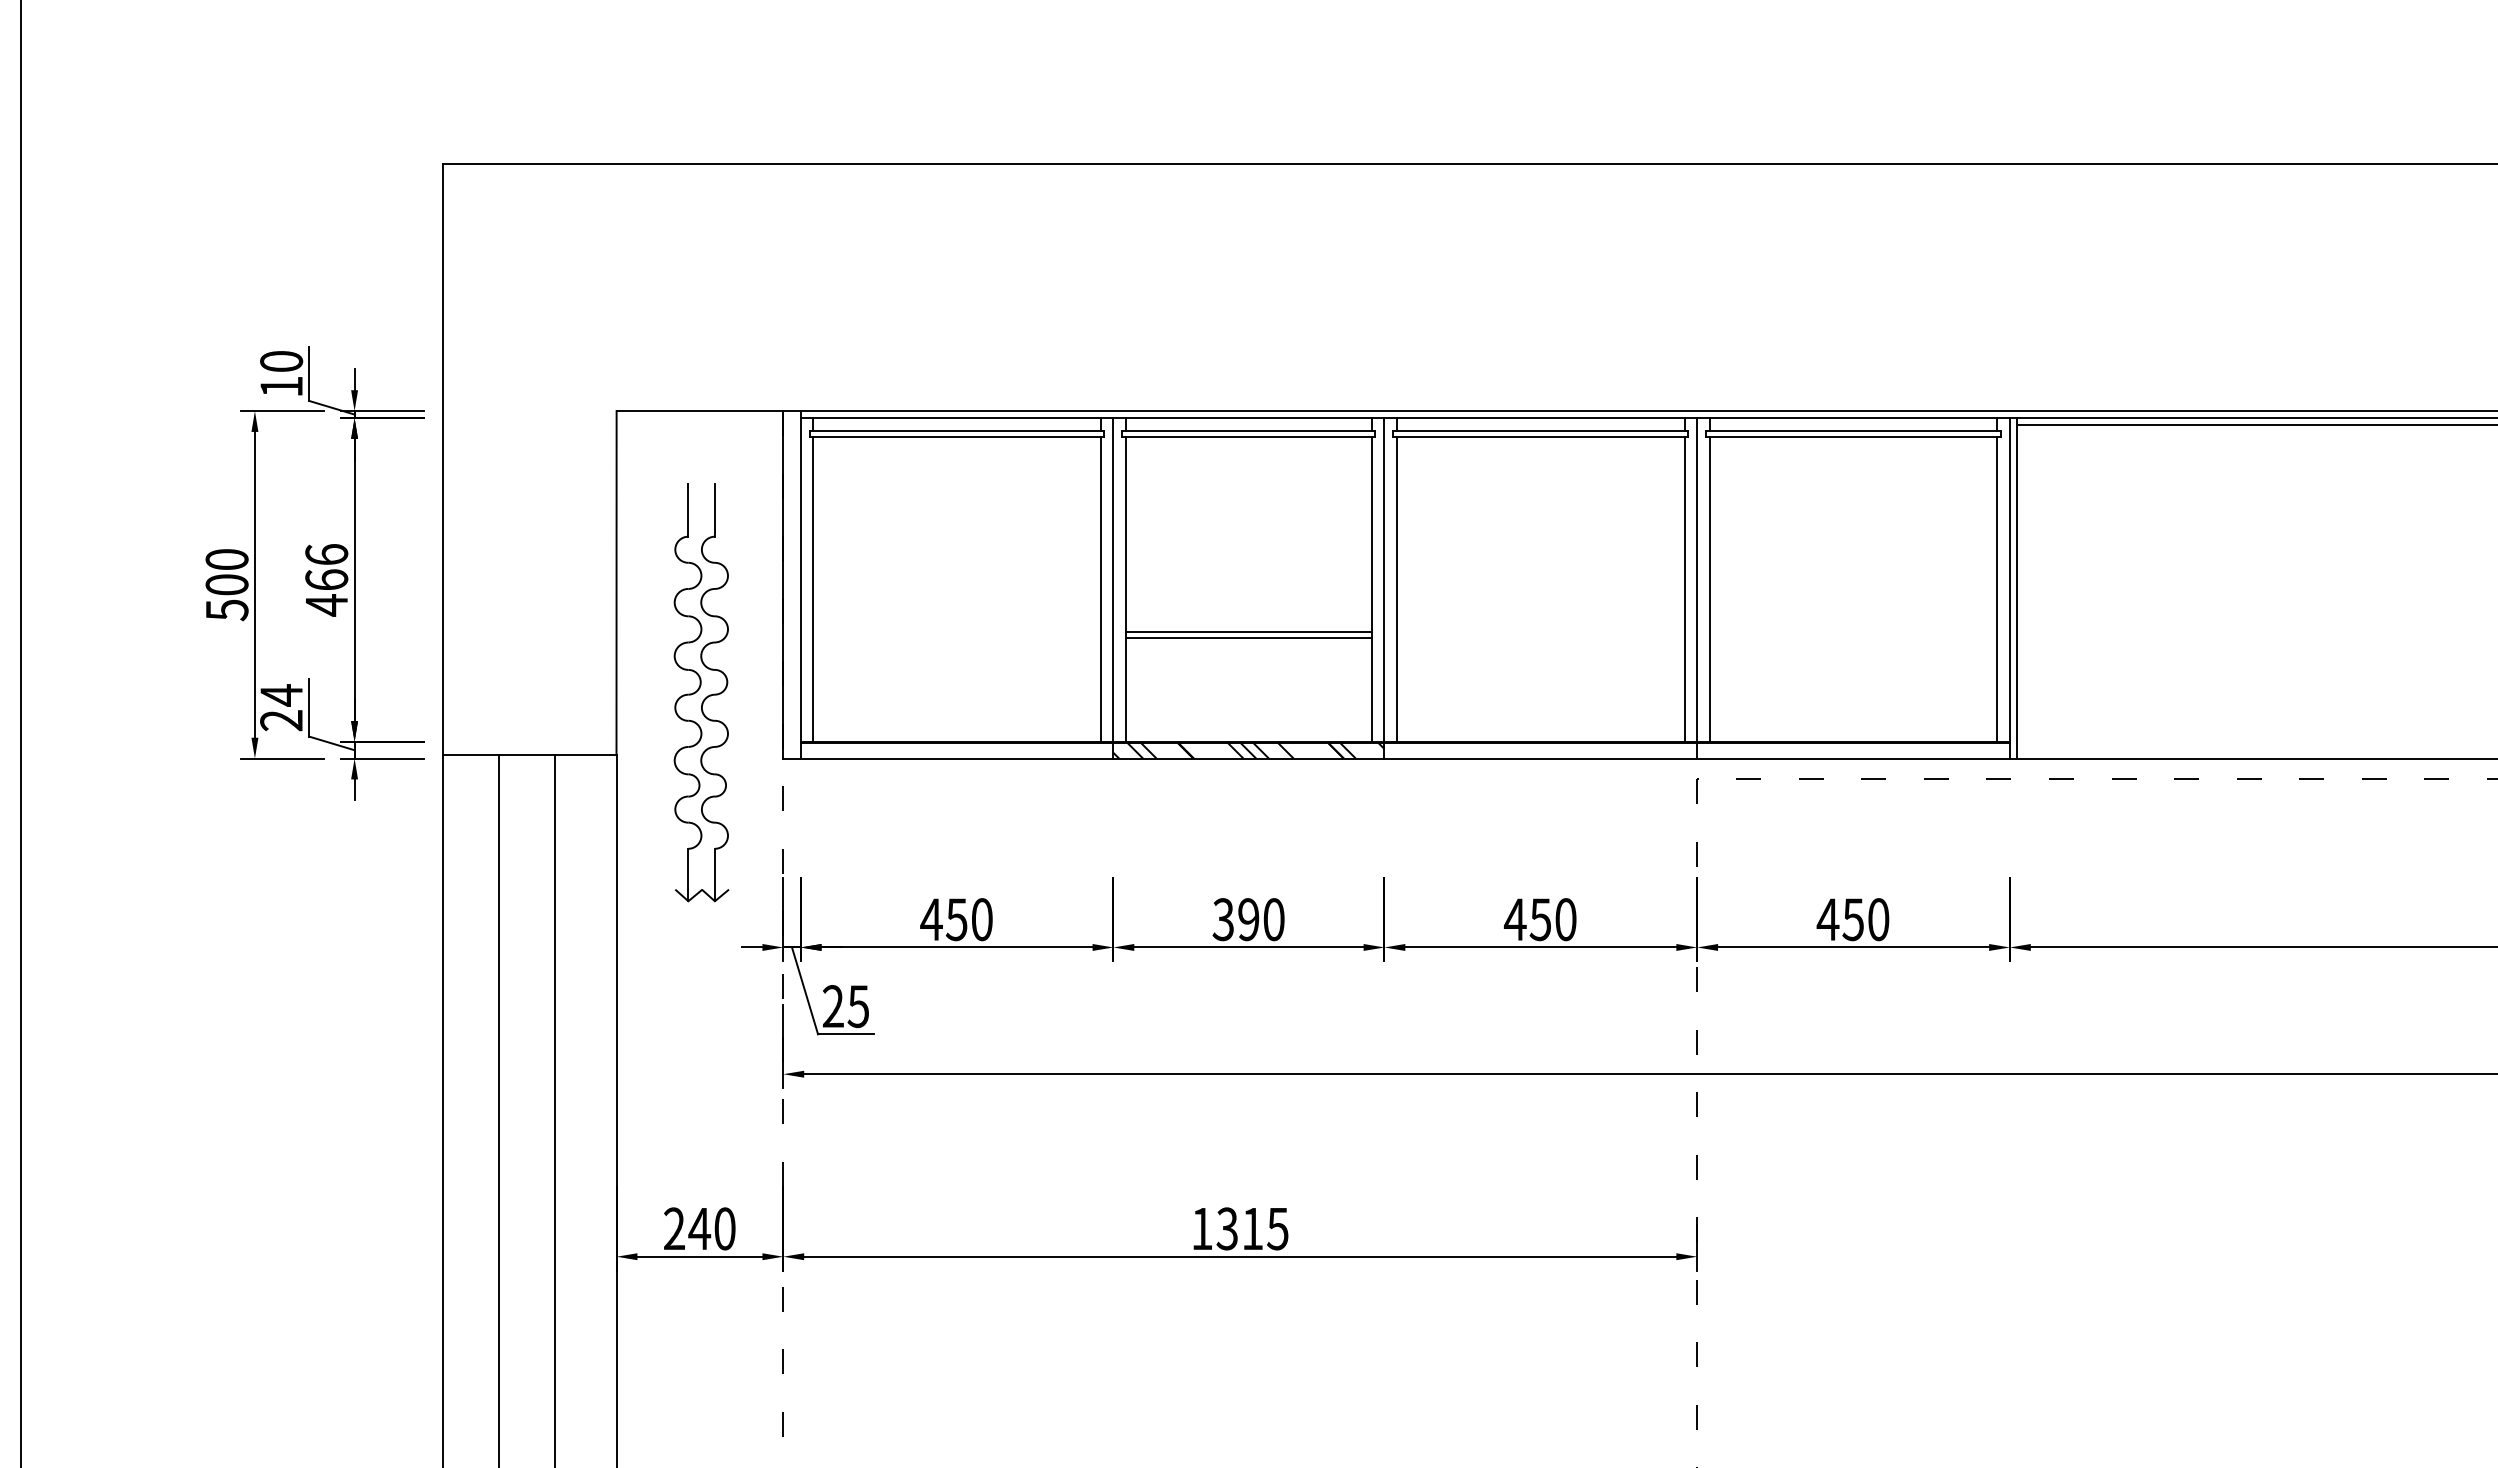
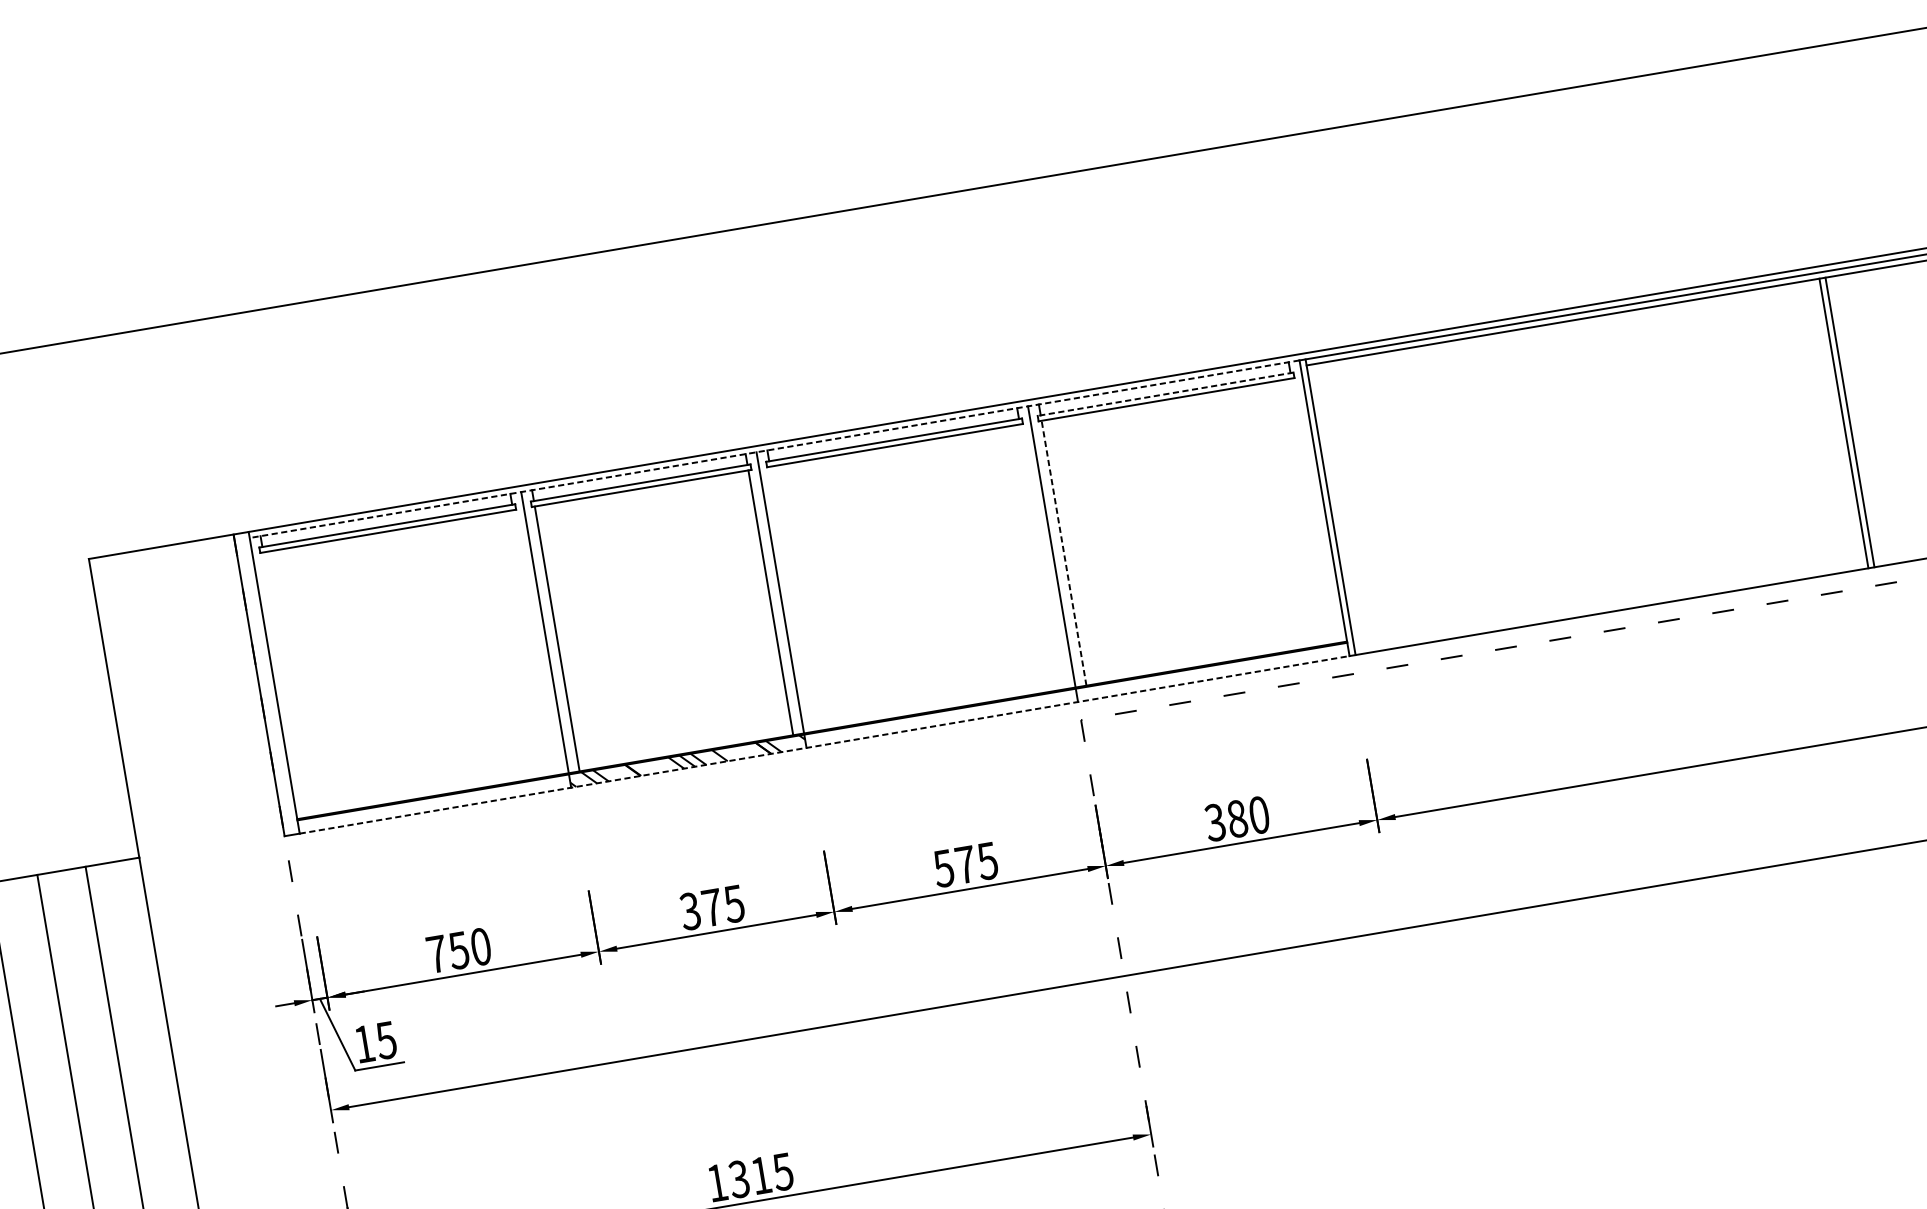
line: (1405, 418) -> (774, 449), solid -> dashed
line: (1853, 430) -> (1165, 394), solid -> dashed
line: (813, 588) -> (285, 684), removed
line: (1100, 588) -> (535, 641), removed
line: (1396, 588) -> (792, 598), removed
line: (1684, 588) -> (1042, 556), removed
line: (1997, 588) -> (1313, 510), removed
line: (1709, 589) -> (1063, 553), solid -> dashed
line: (1248, 632) -> (670, 658), removed
line: (1248, 637) -> (670, 662), removed
part: (701, 692) -> (203, 790), removed
line: (1405, 758) -> (824, 744), solid -> dashed
text: (931, 919) -> (436, 954), 450 -> 750
text: (1261, 919) -> (723, 905), 390 -> 375
text: (1539, 919) -> (964, 864), 450 -> 575
text: (1840, 919) -> (1226, 820), 450 -> 380
text: (832, 1006) -> (363, 1044), 25 -> 15

